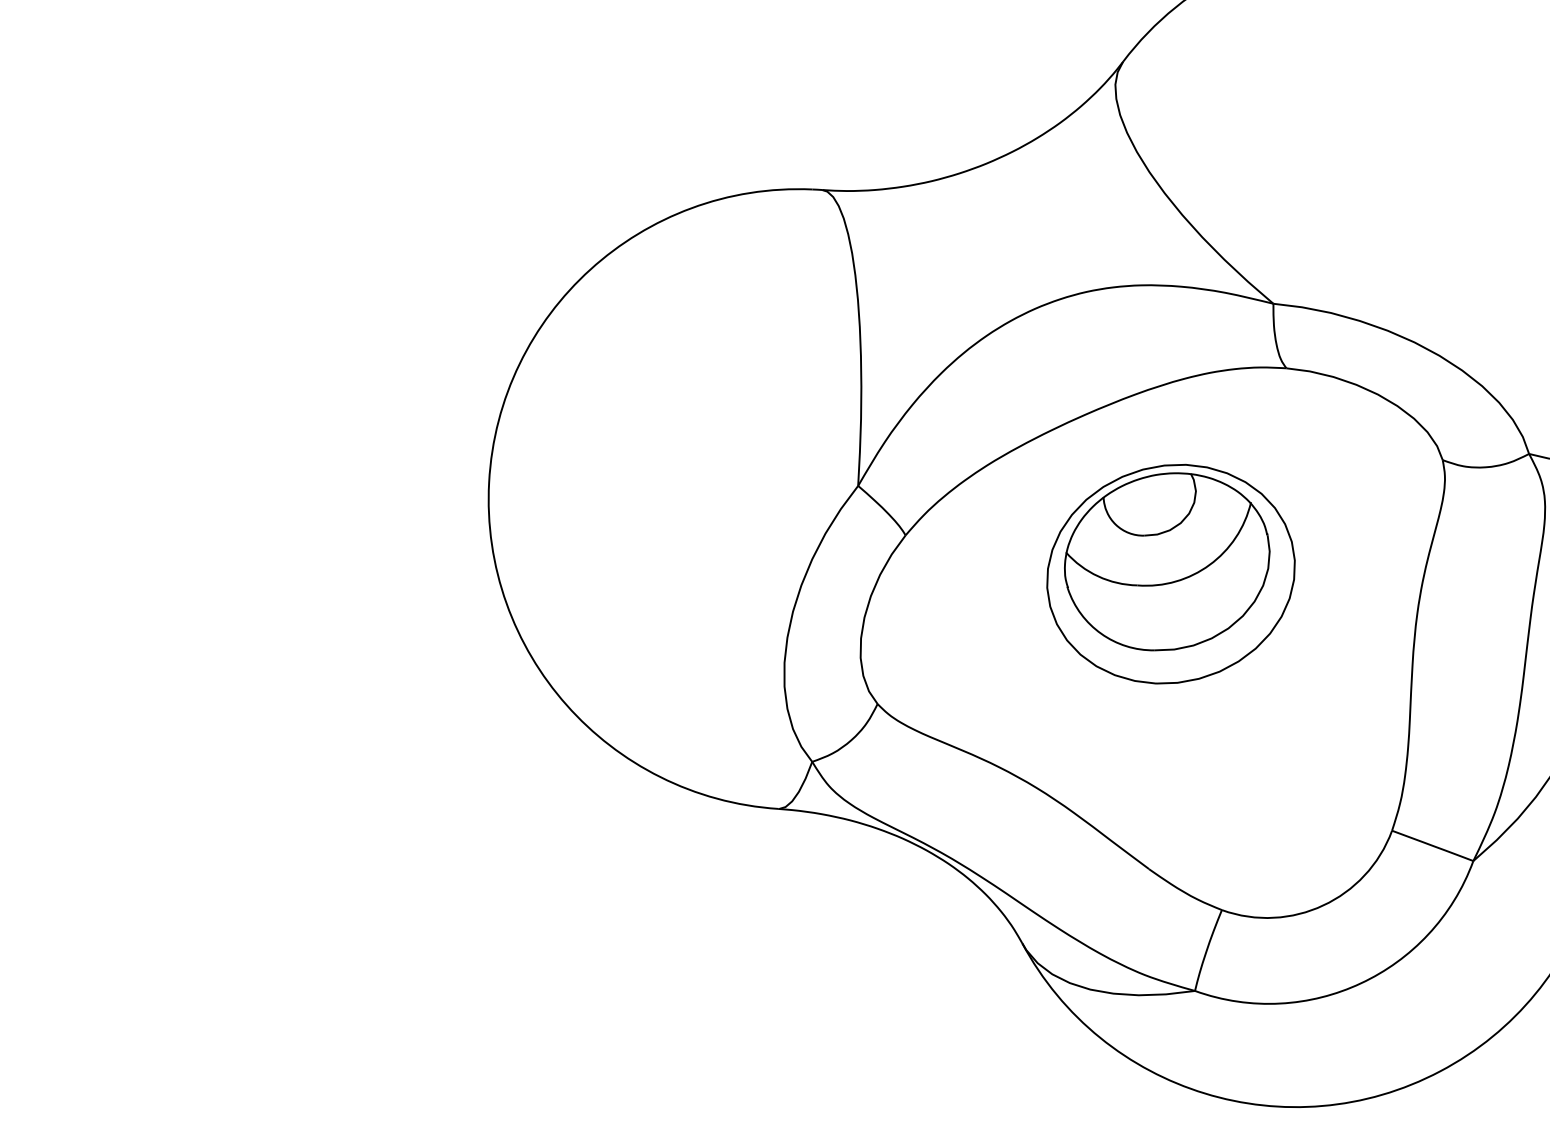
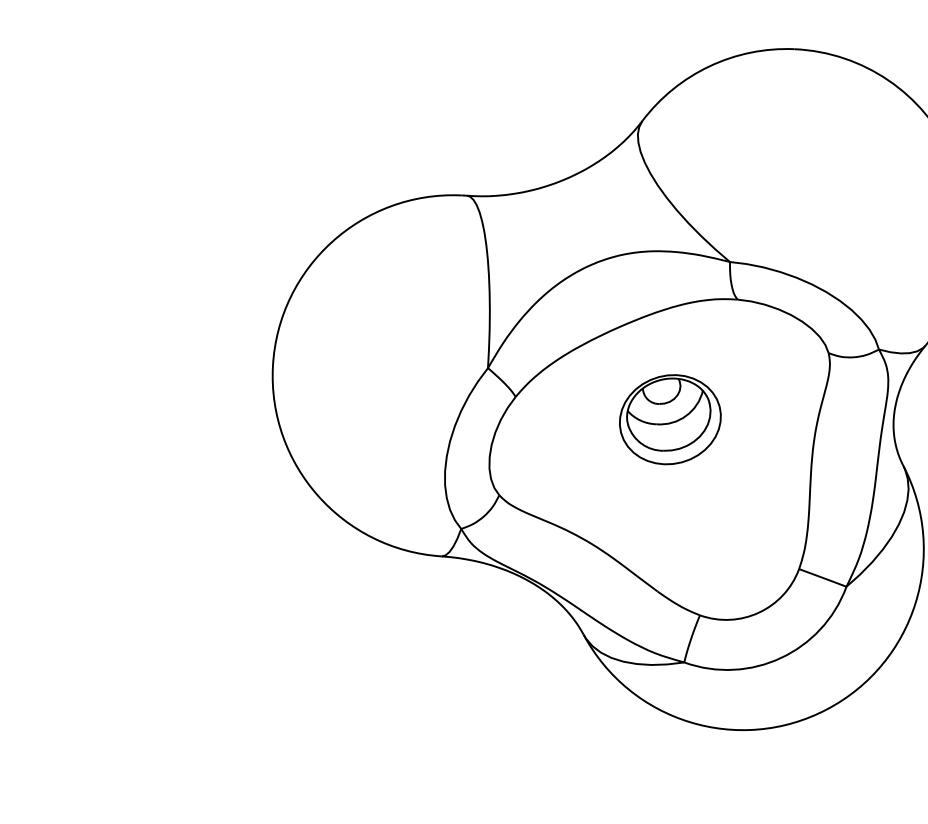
part: (1171, 574) -> (670, 419), size x0.7

